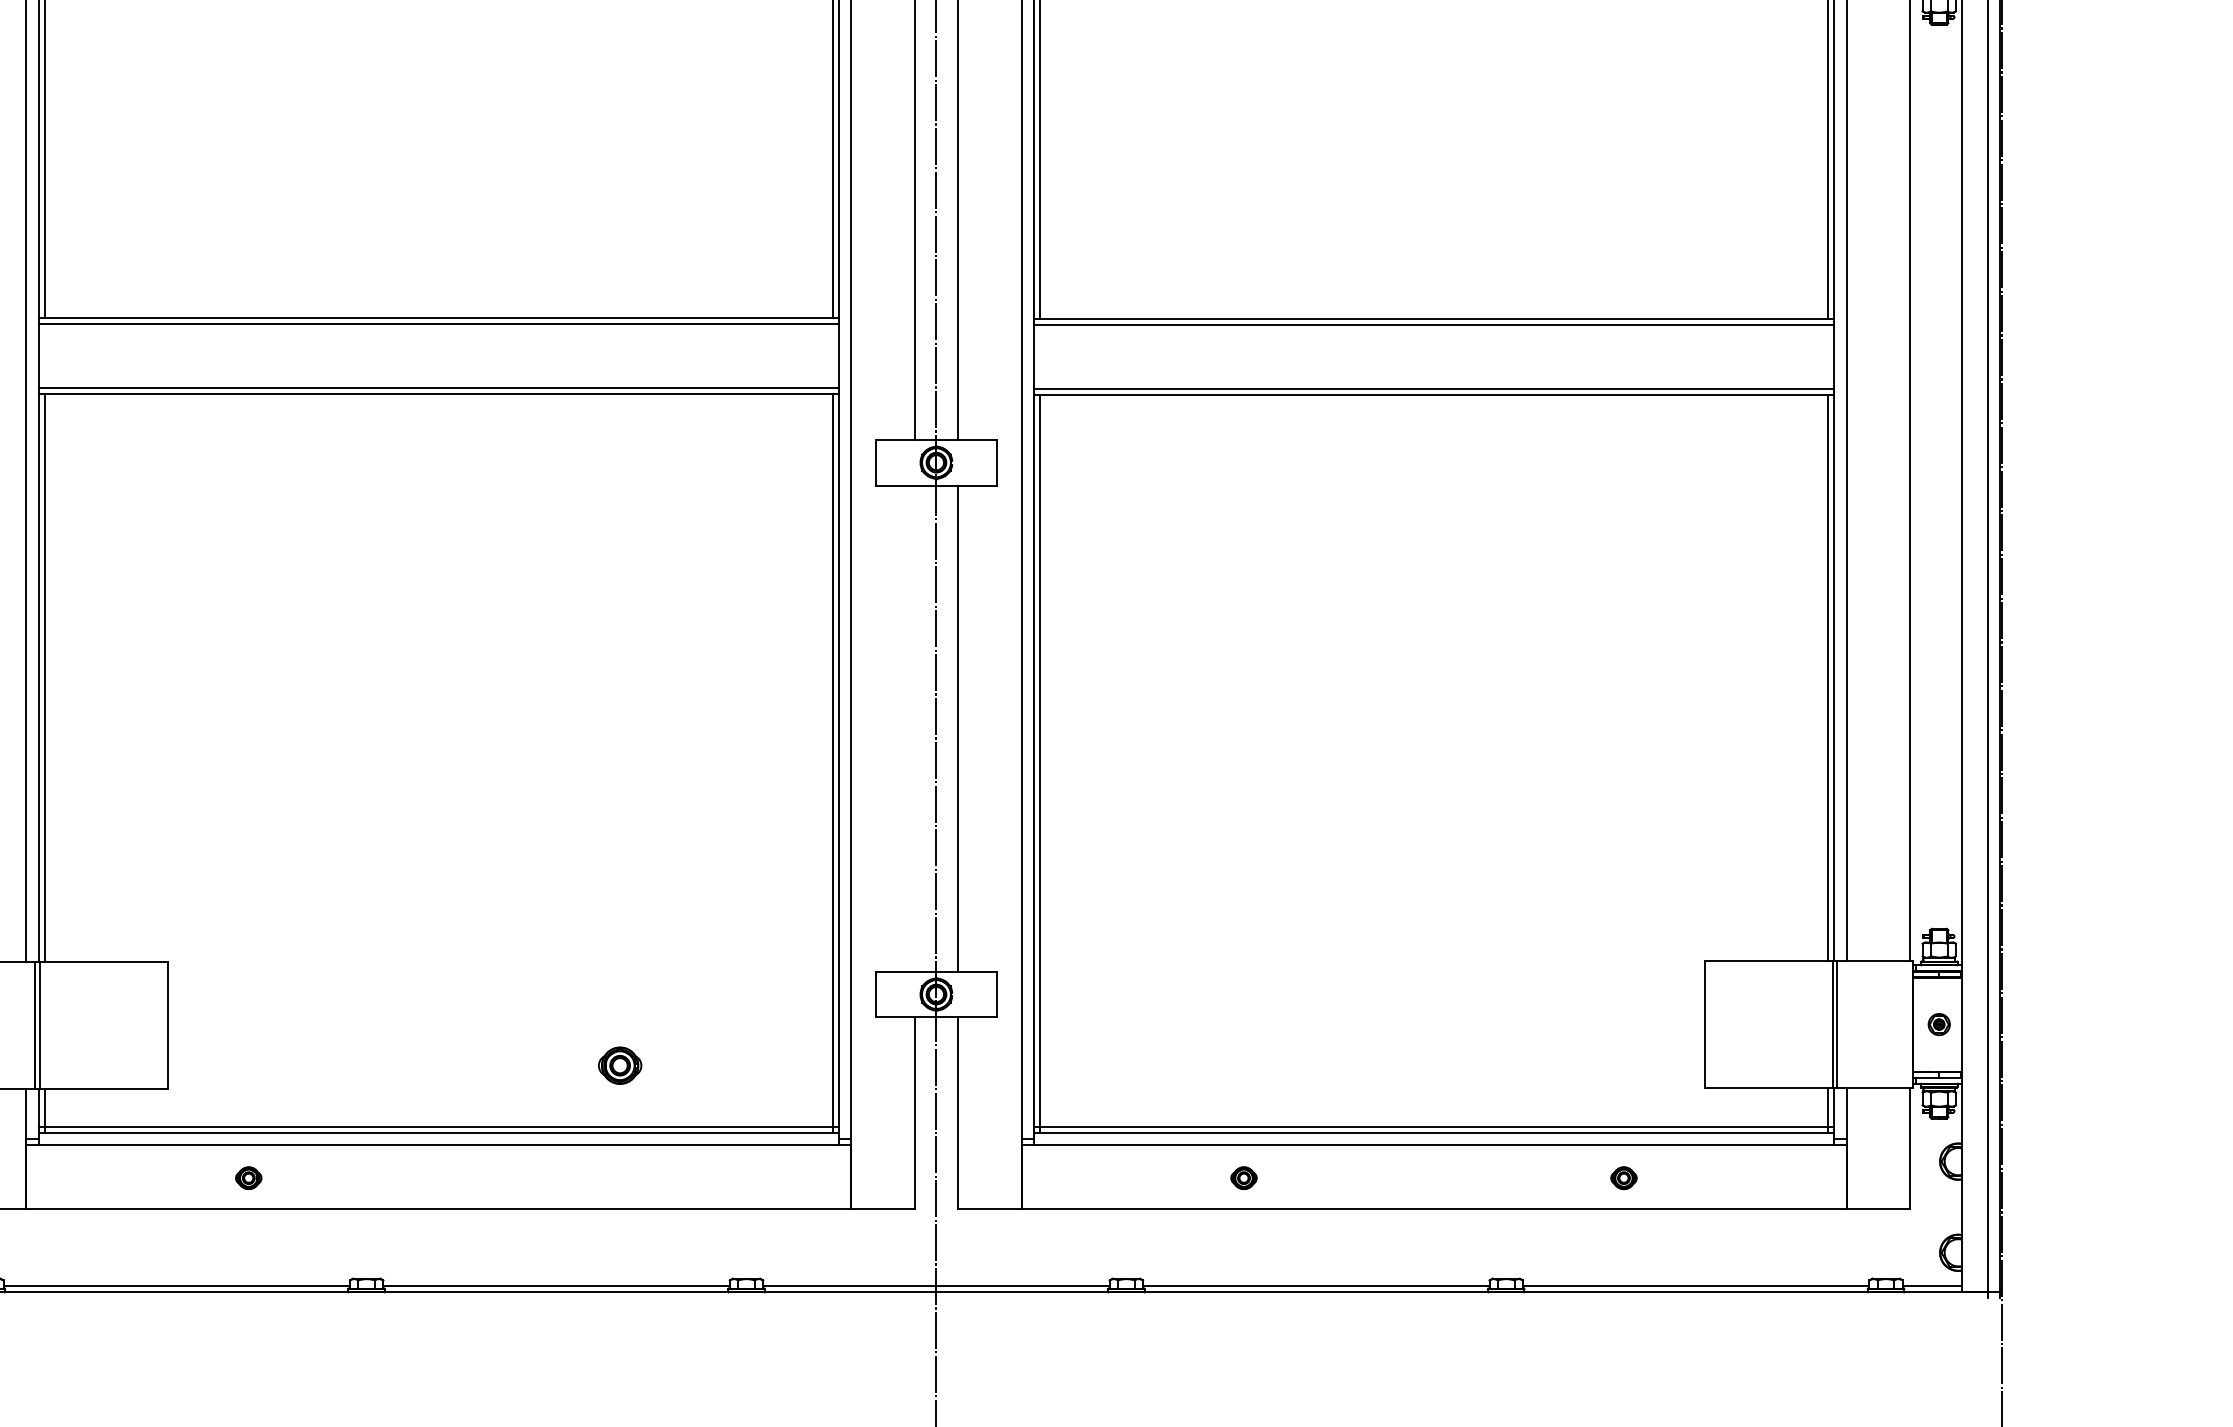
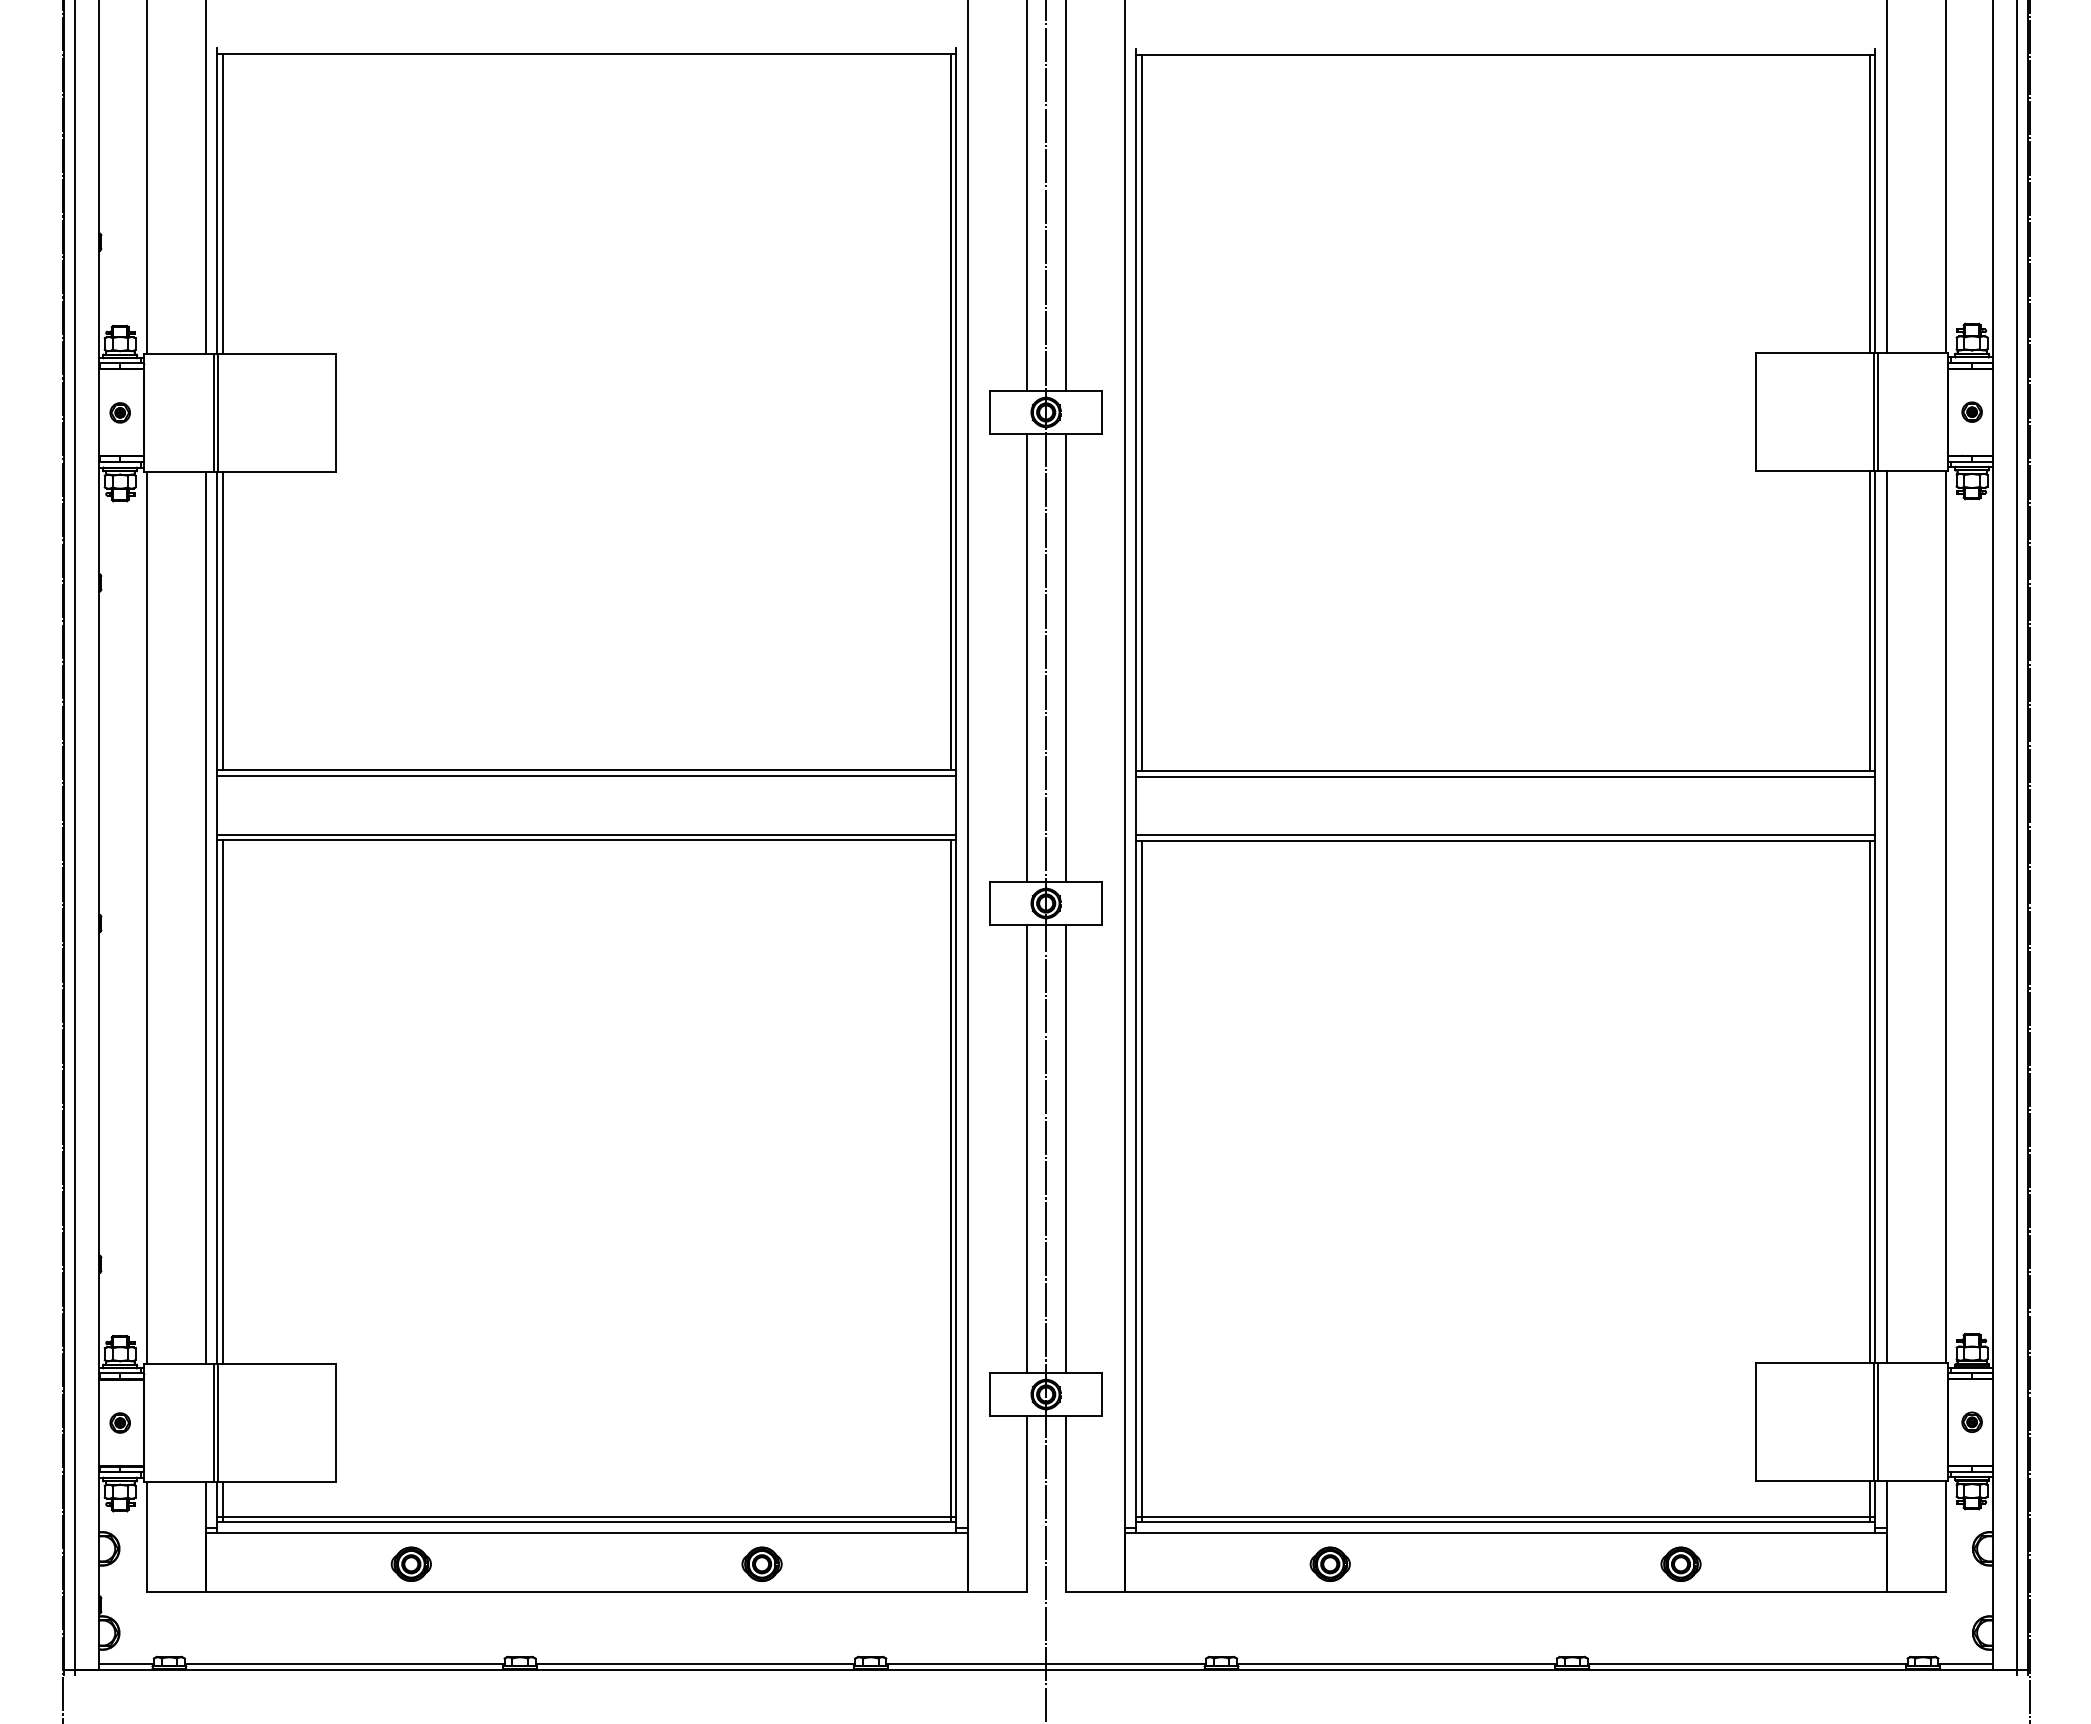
line: (915, 728) -> (1026, 1148), added
part: (619, 1064) -> (761, 1563), moved
part: (248, 1177) -> (410, 1563), size x1.67
part: (1243, 1177) -> (1329, 1563), size x1.67
part: (1623, 1177) -> (1680, 1563), size x1.67

